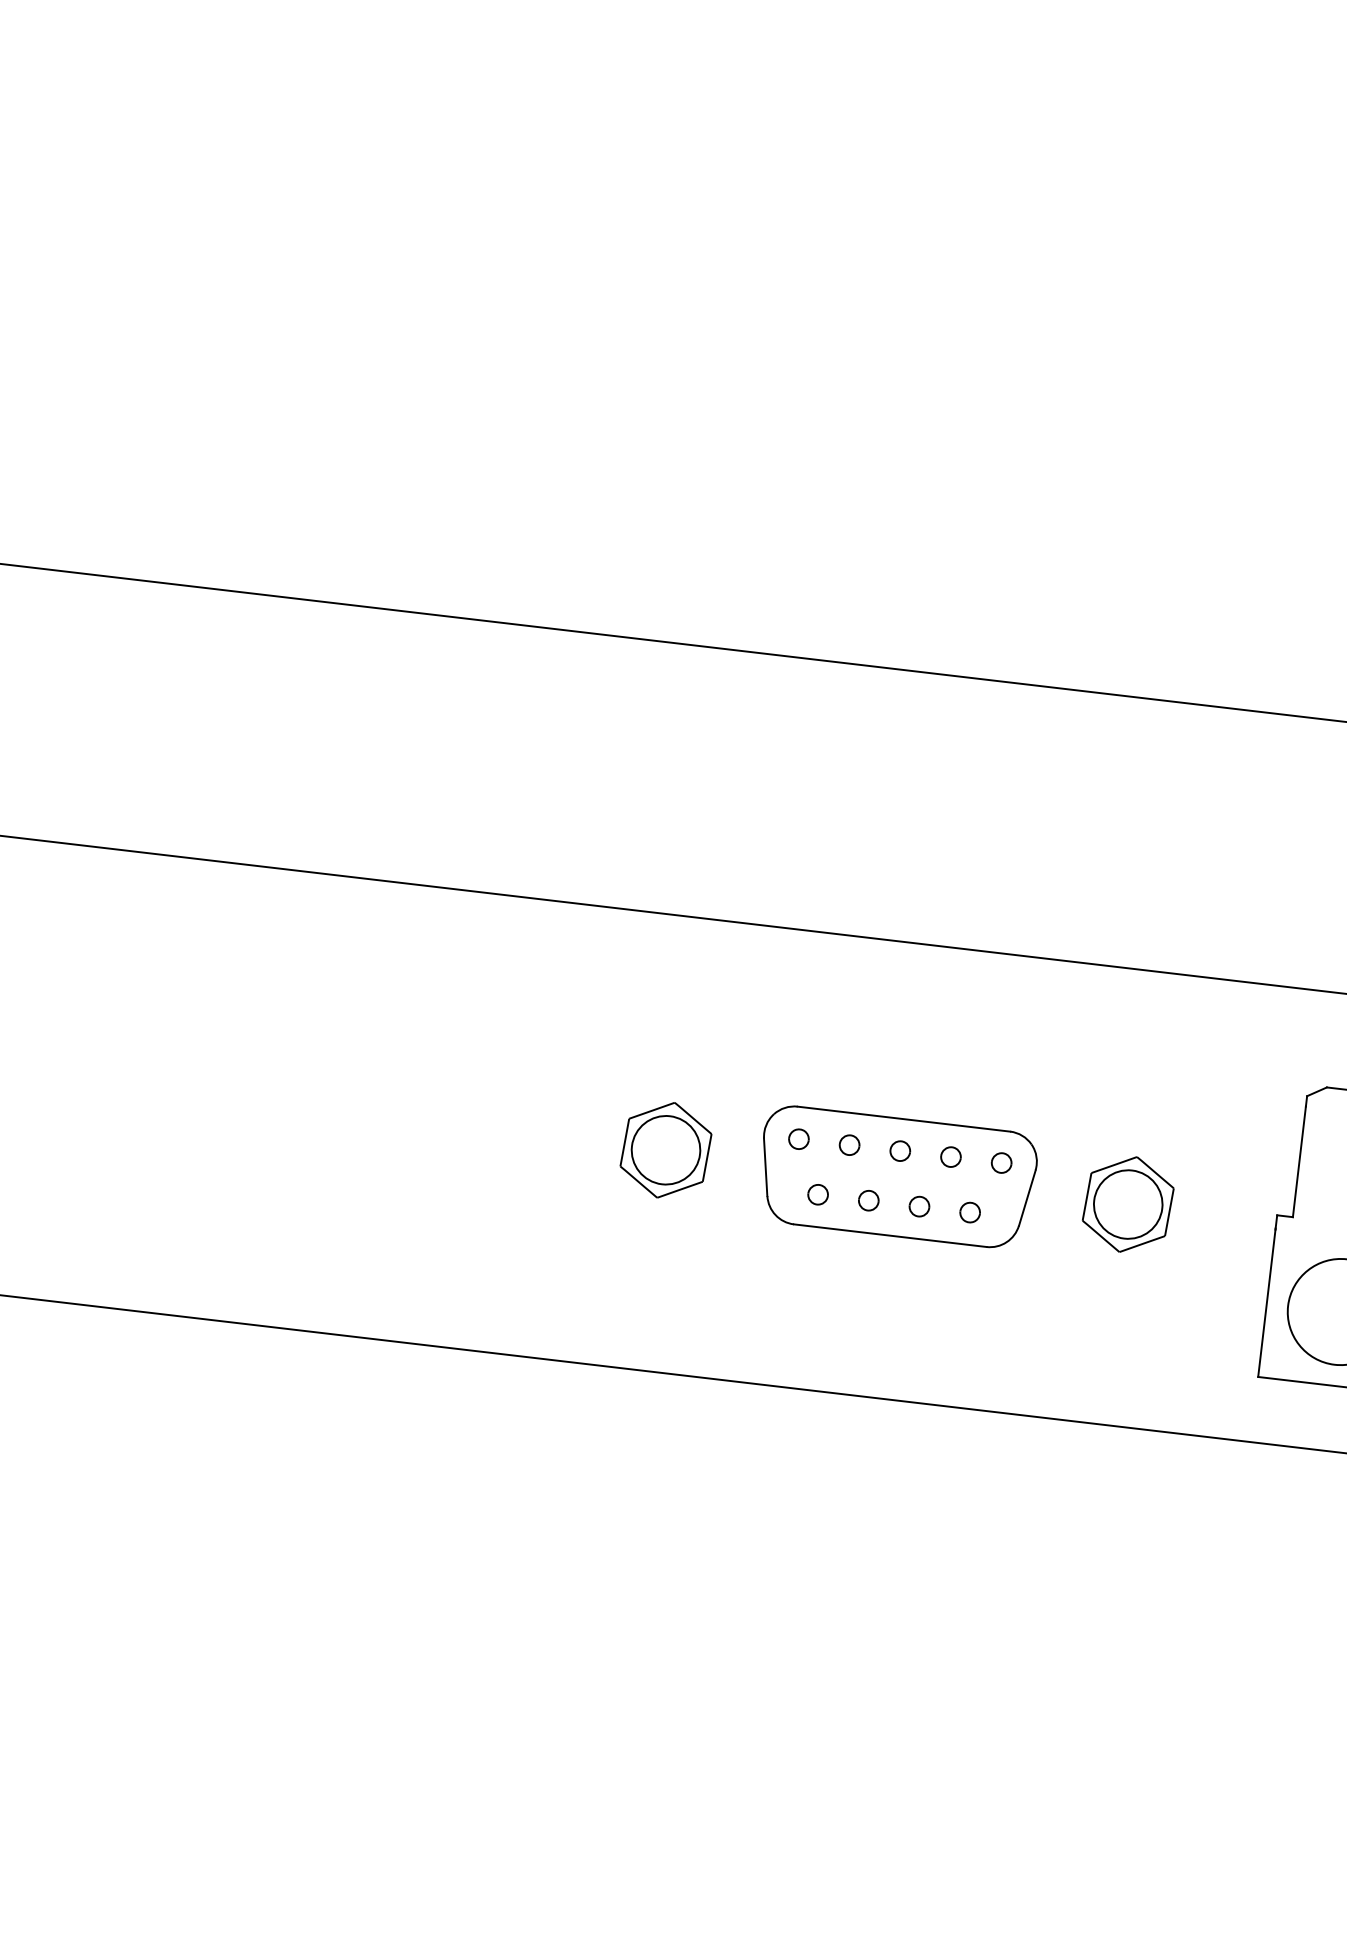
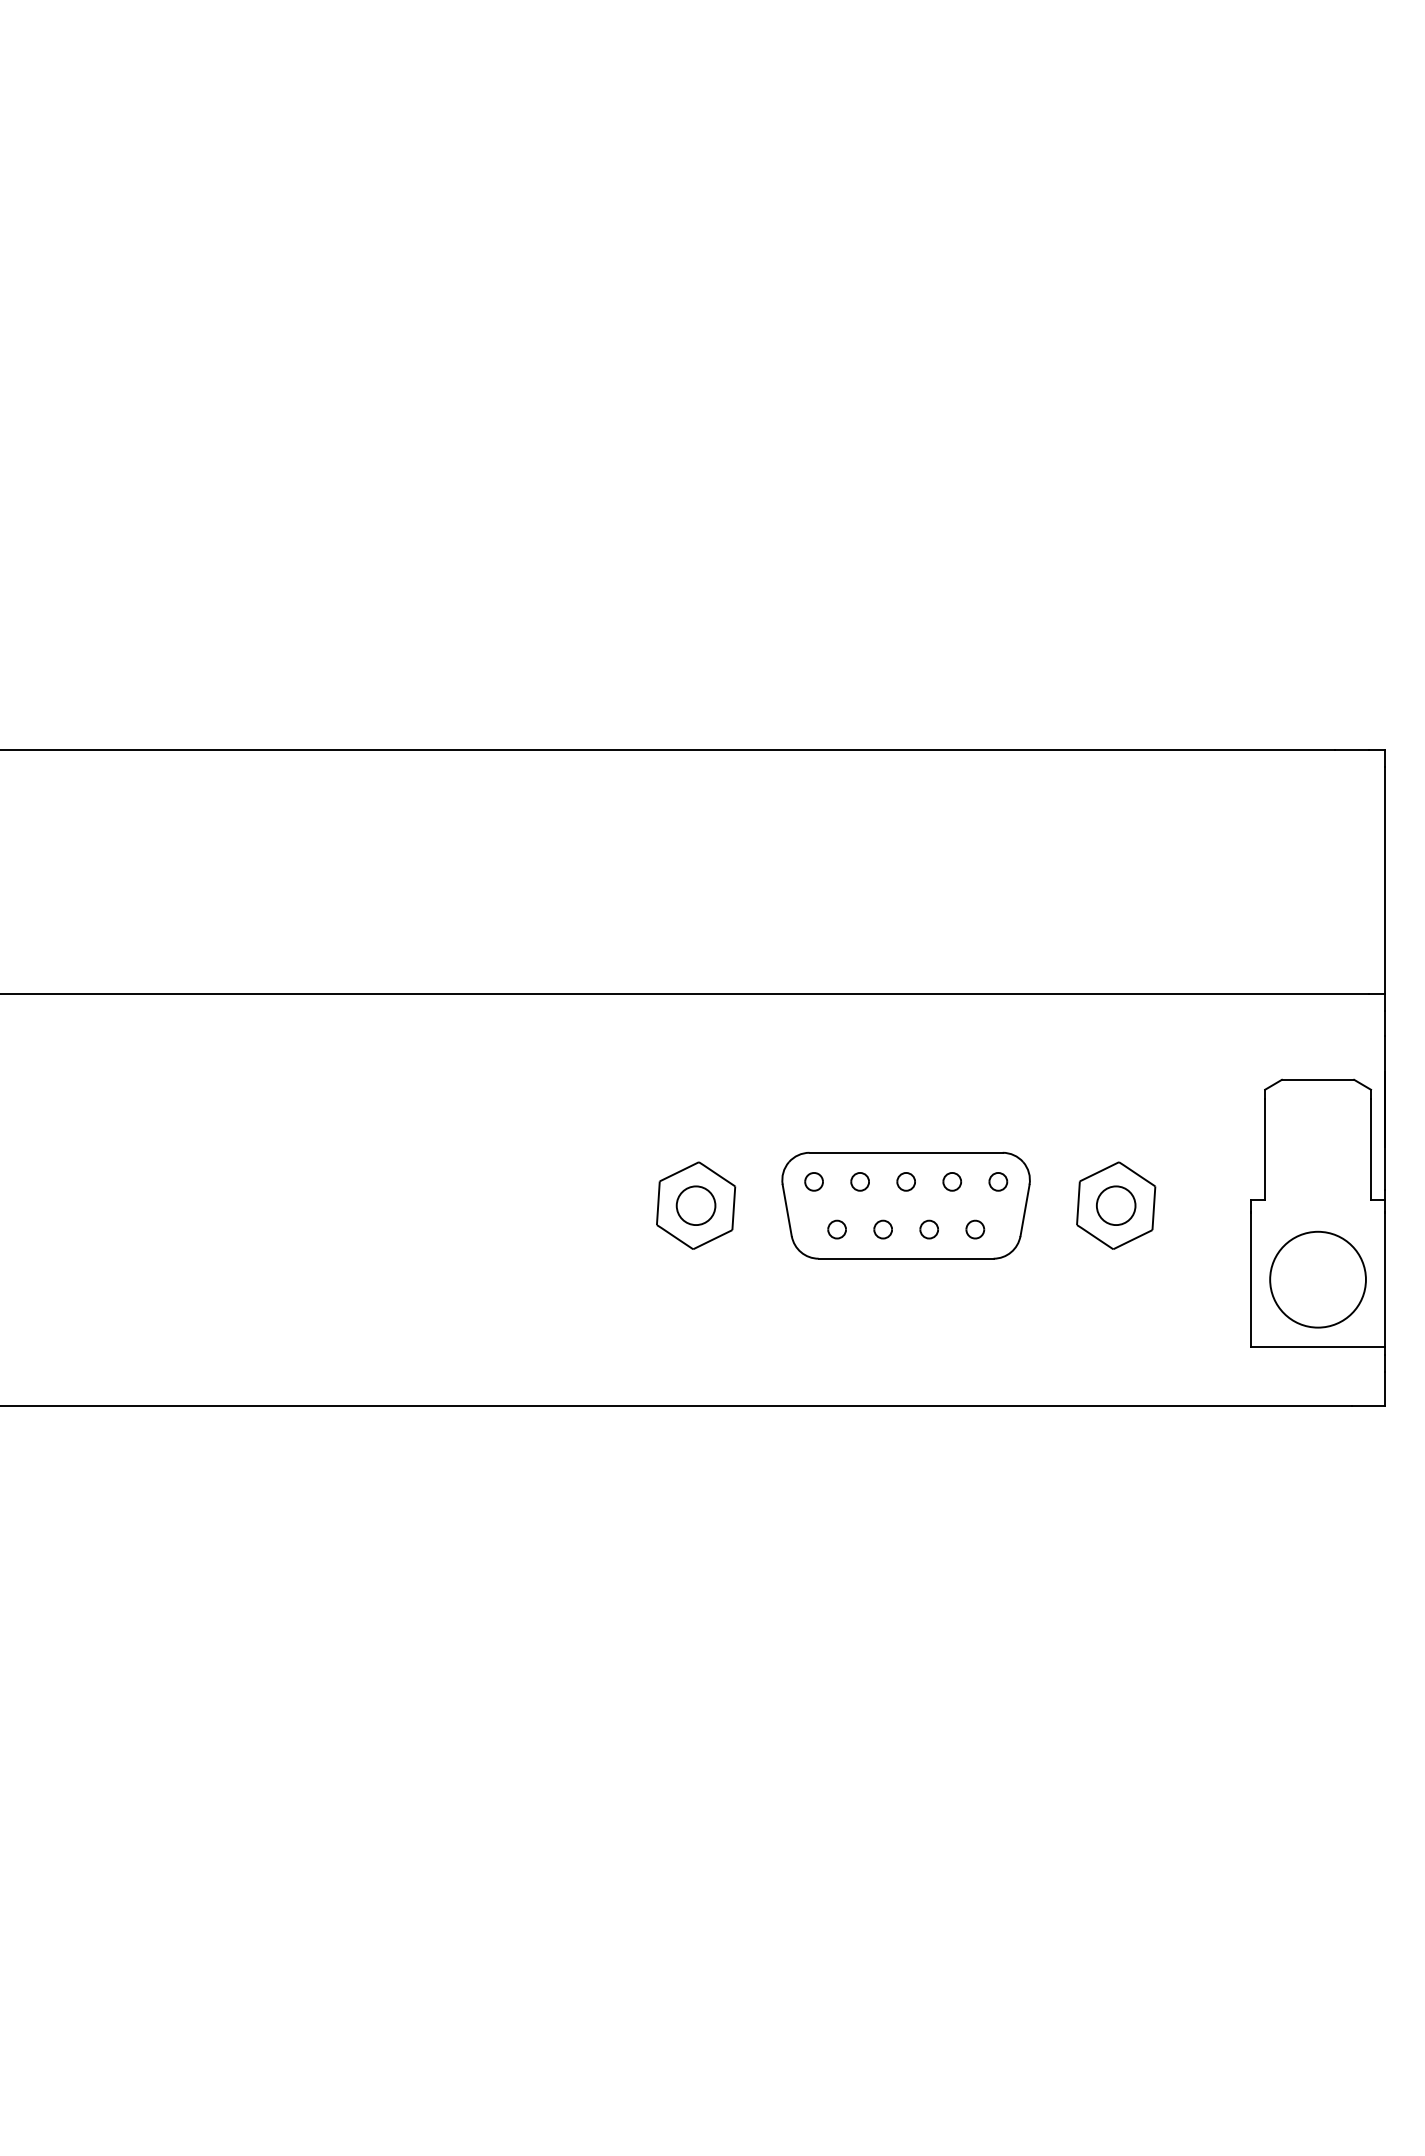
circle: (665, 1149) -> (695, 1205), size x0.62
circle: (1127, 1204) -> (1115, 1205), size x0.62

